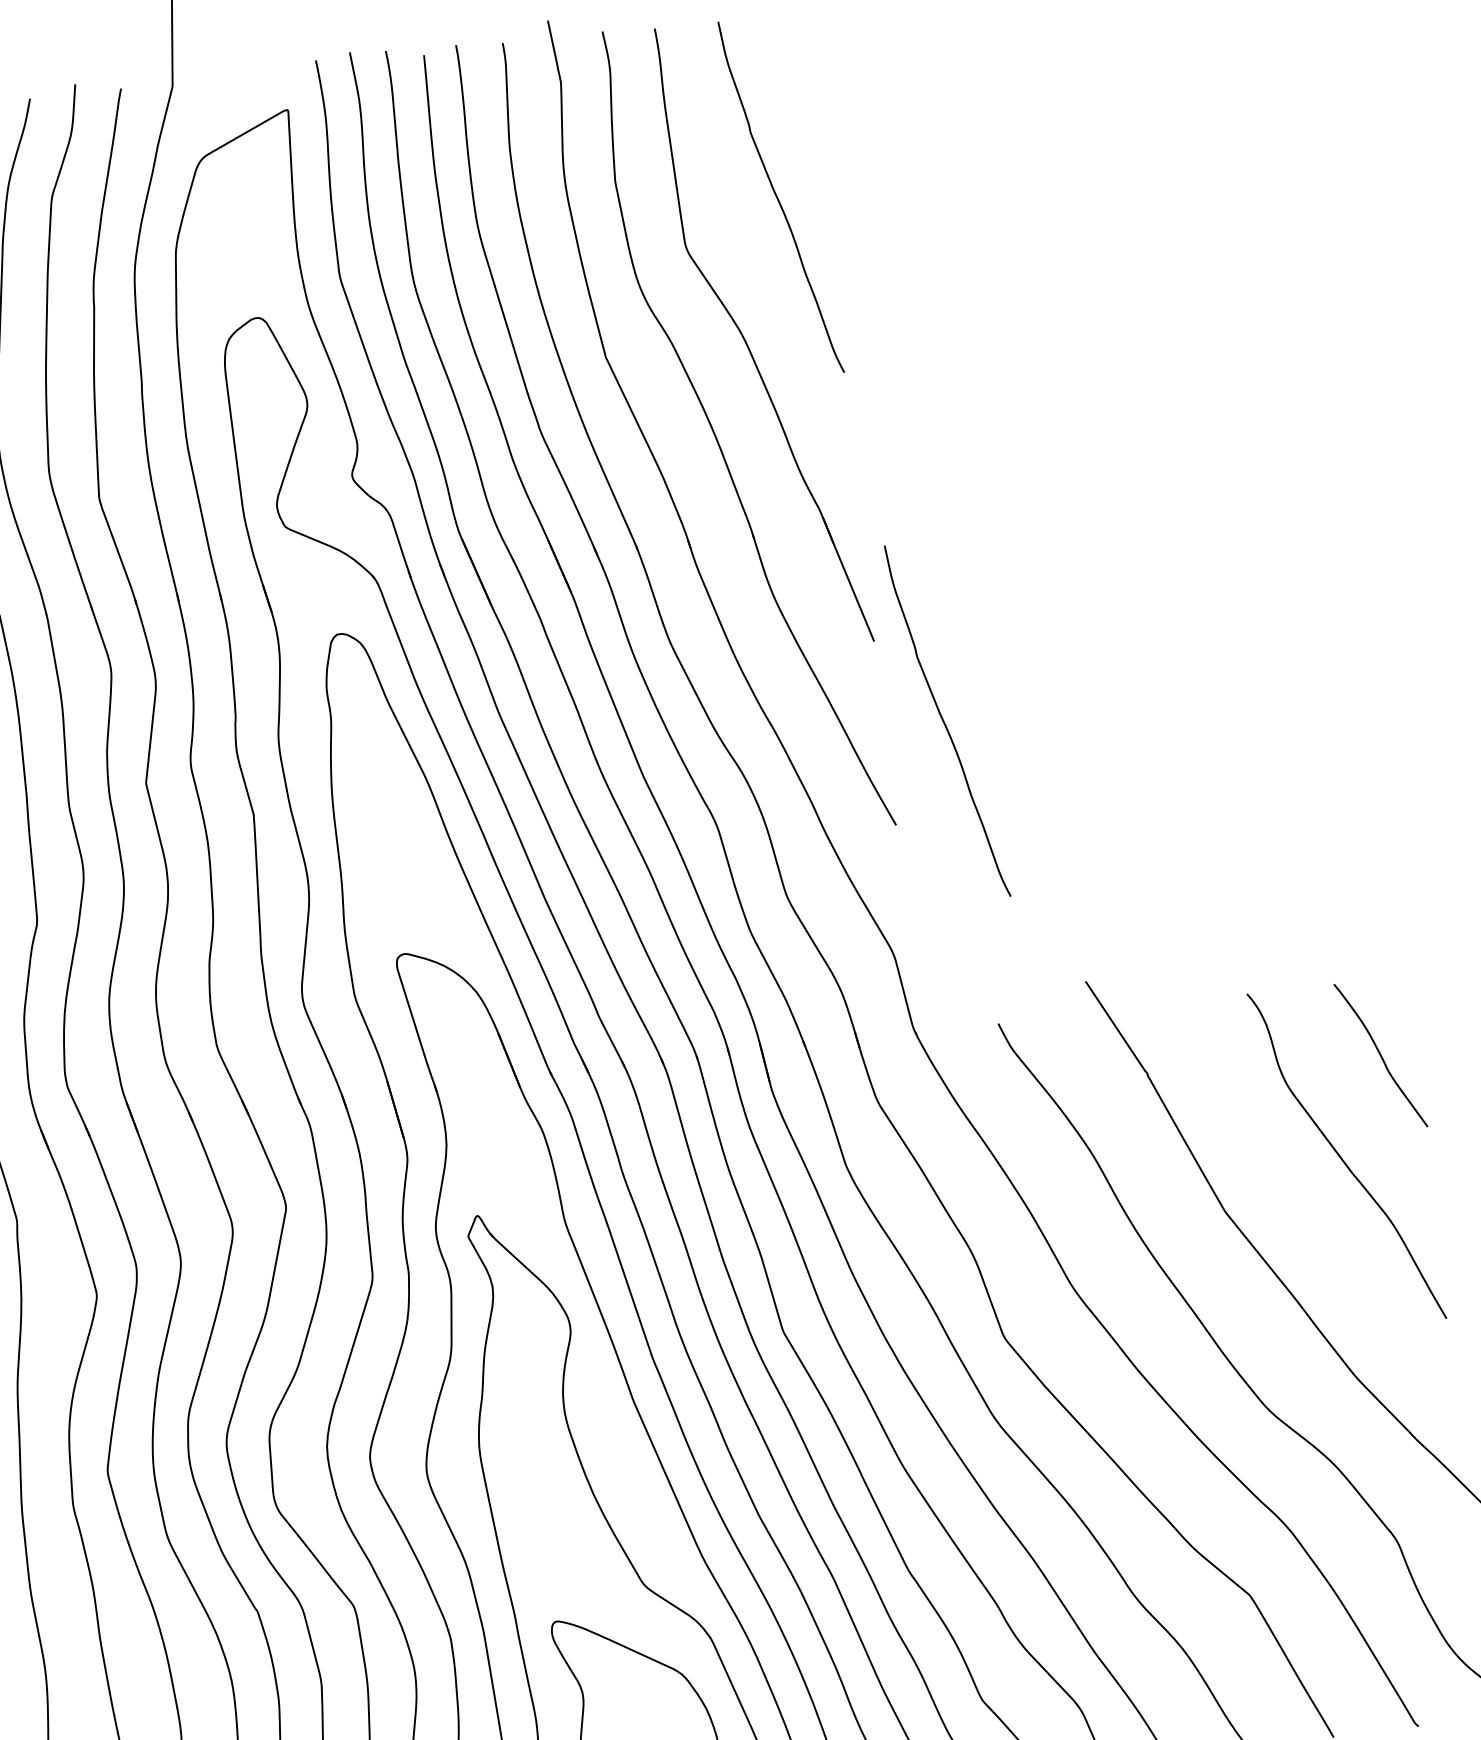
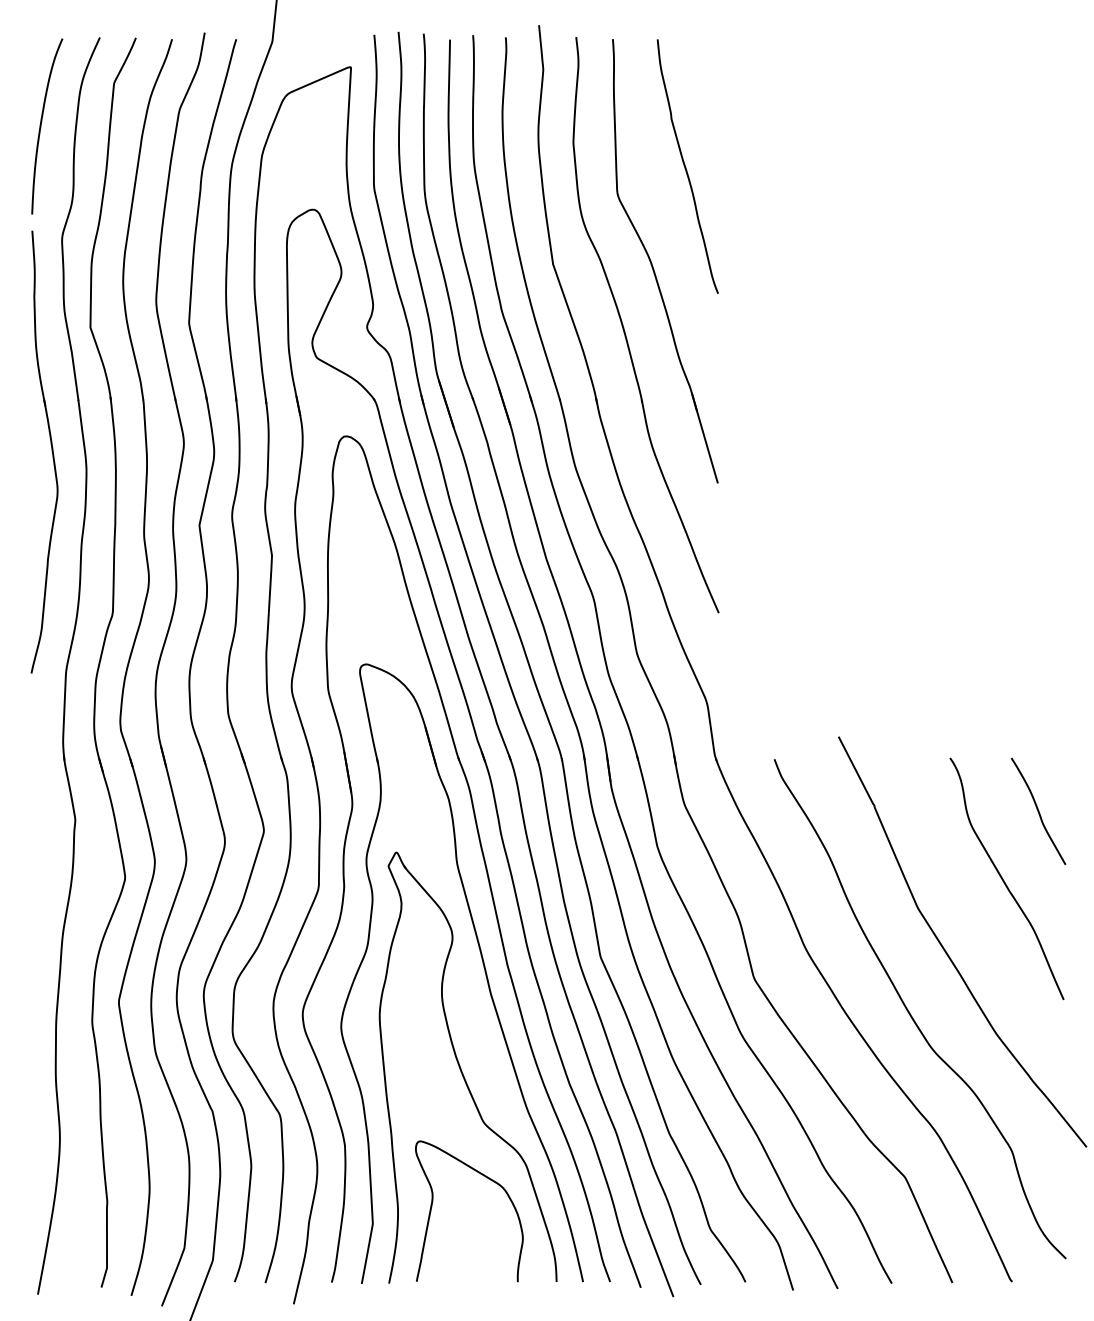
curve: (945, 722) -> (761, 545), removed

